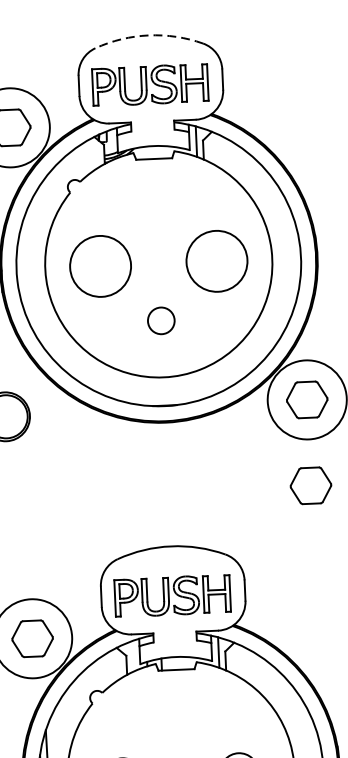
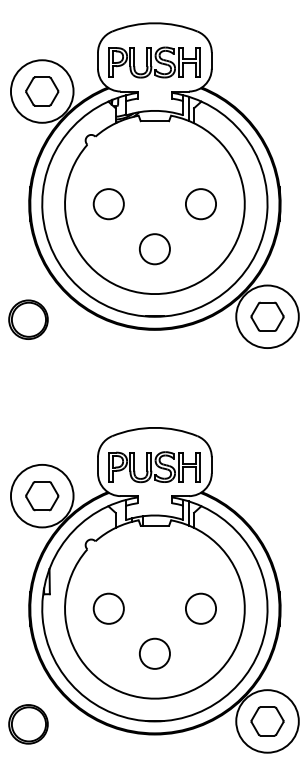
arc: (148, 35) -> (154, 23), dashed -> solid
circle: (216, 261) -> (200, 204), size x0.62
circle: (100, 266) -> (108, 204), size x0.62
circle: (160, 321) -> (154, 249), size x1.43
part: (310, 485) -> (267, 384), removed

